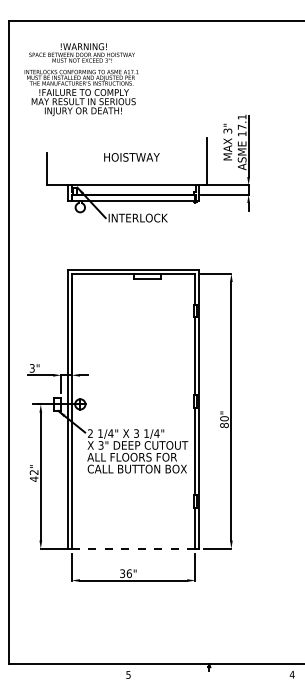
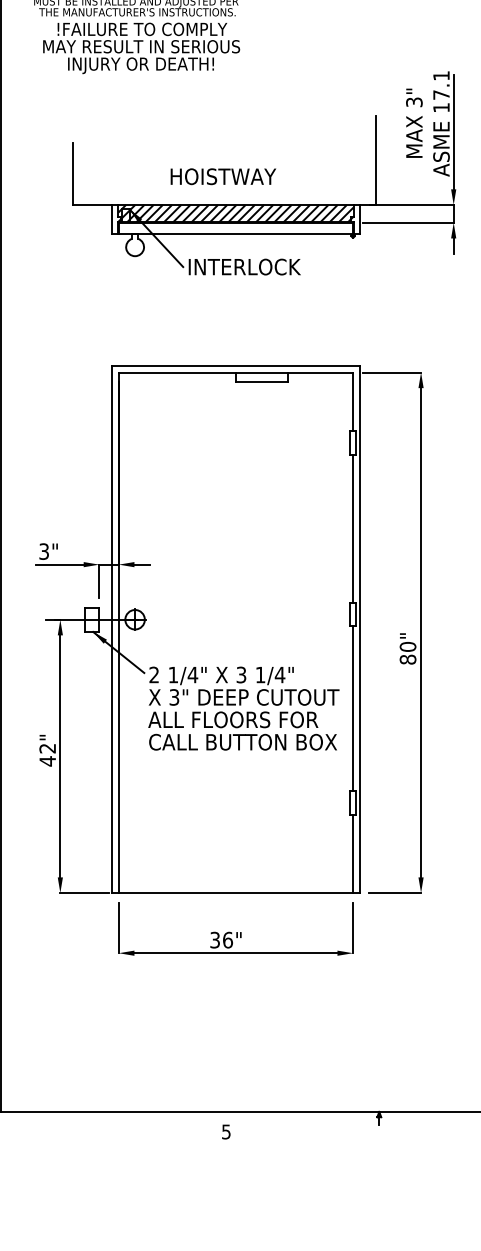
text: (131, 157) -> (222, 176), moved
hatch: (133, 189) -> (235, 212), added
line: (133, 548) -> (235, 892), dashed -> solid

